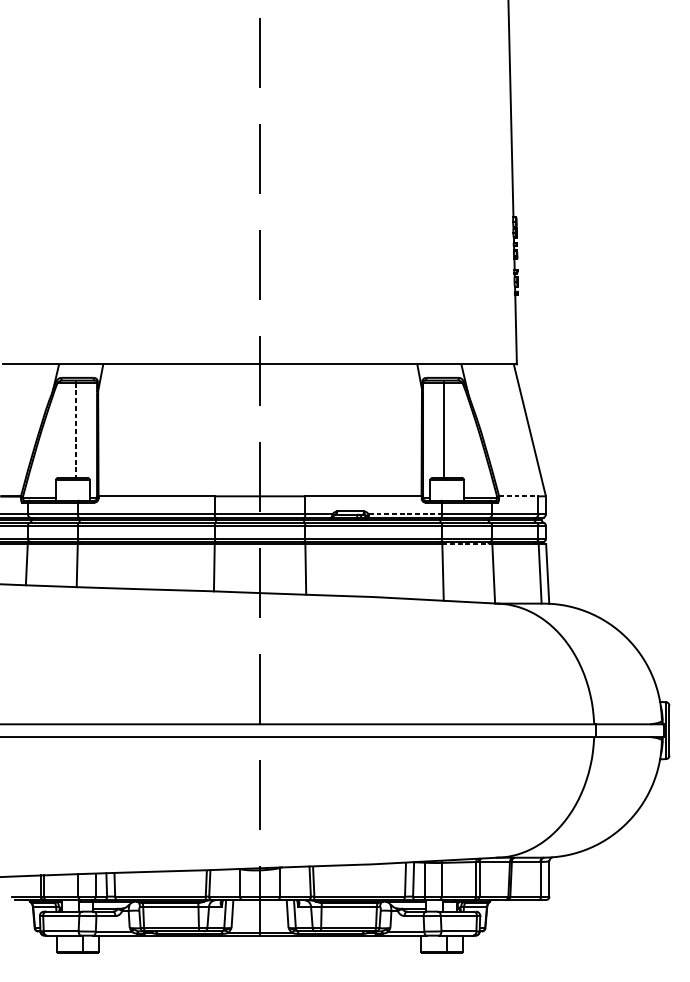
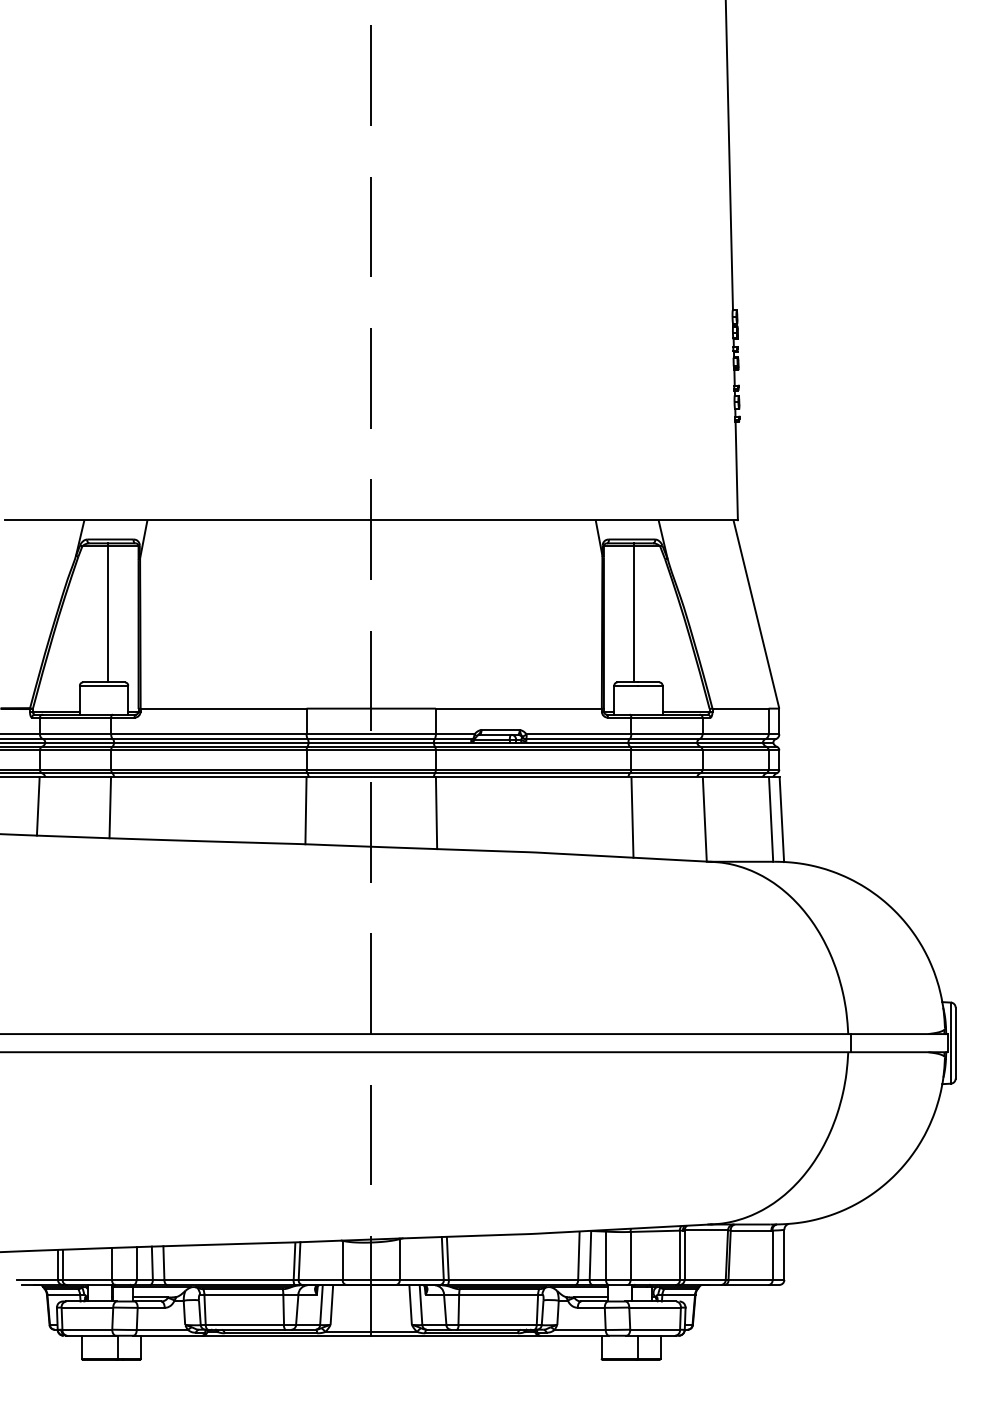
line: (76, 430) -> (108, 614), dashed -> solid
line: (519, 496) -> (741, 708), dashed -> solid
line: (405, 514) -> (579, 734), dashed -> solid
line: (467, 544) -> (667, 777), dashed -> solid

